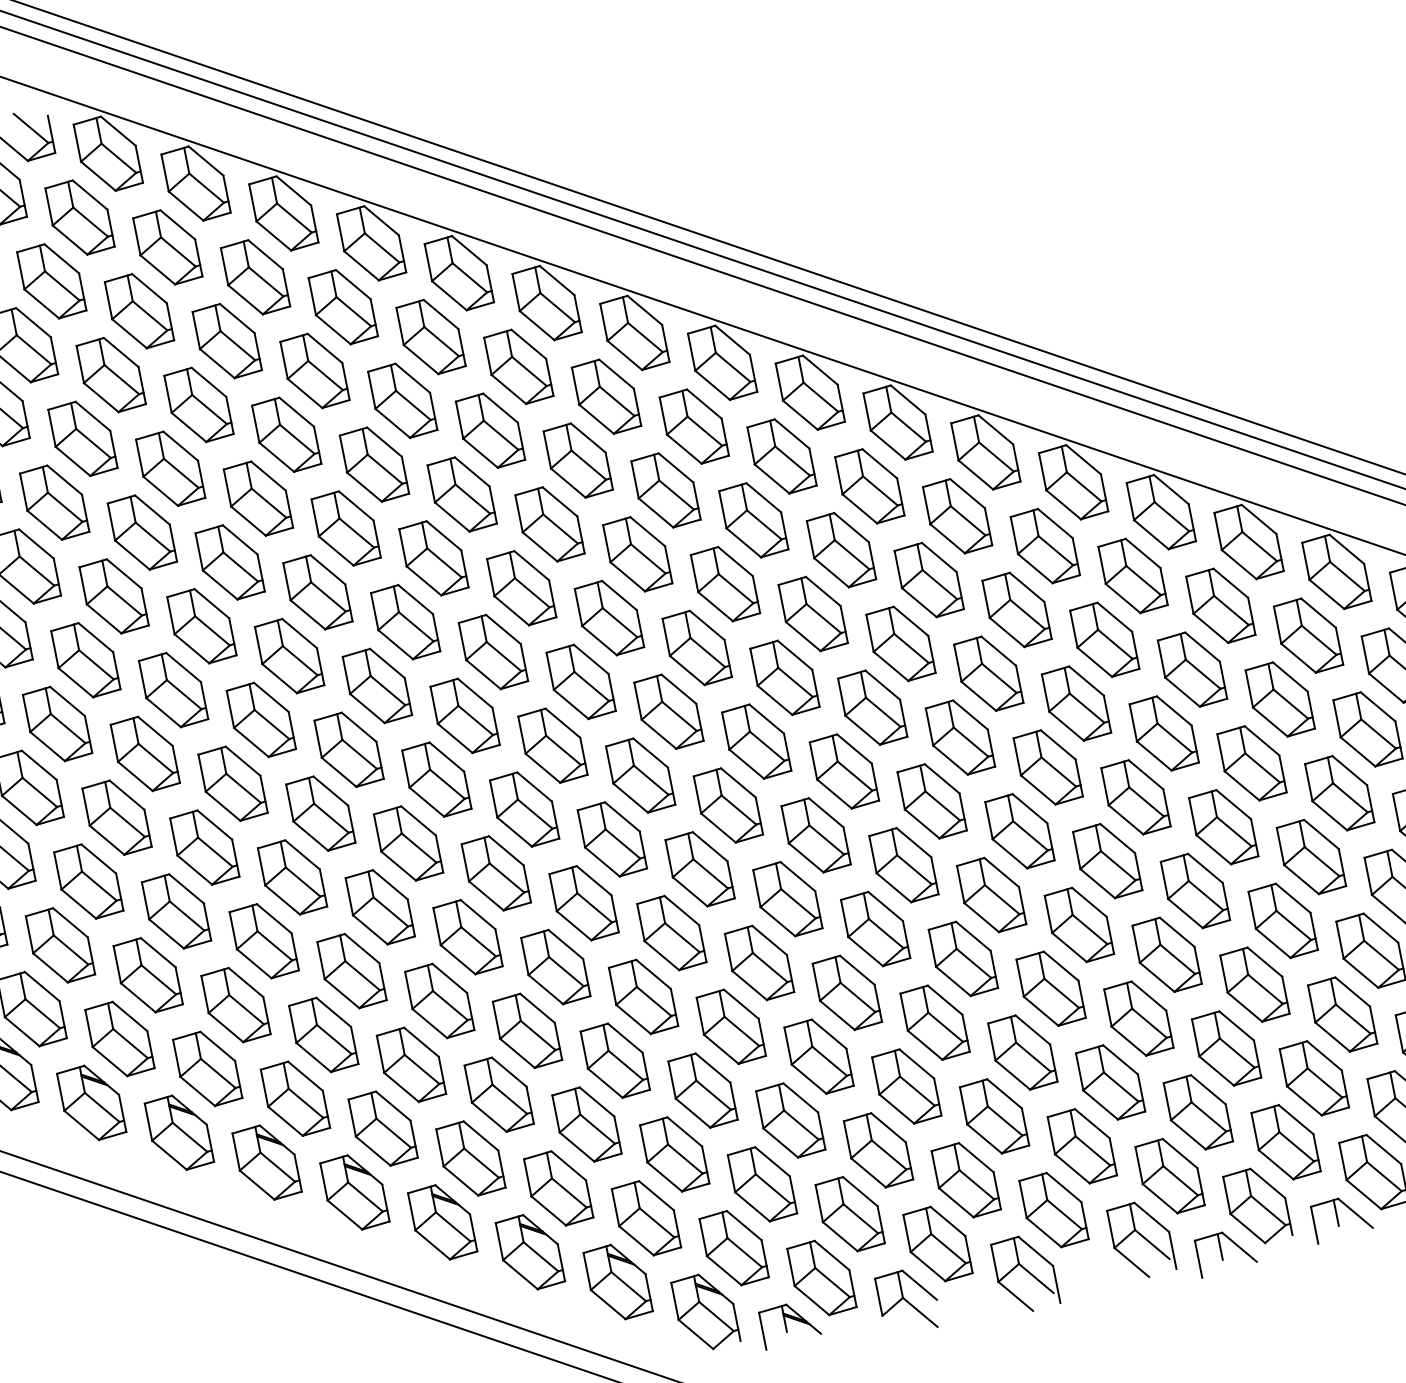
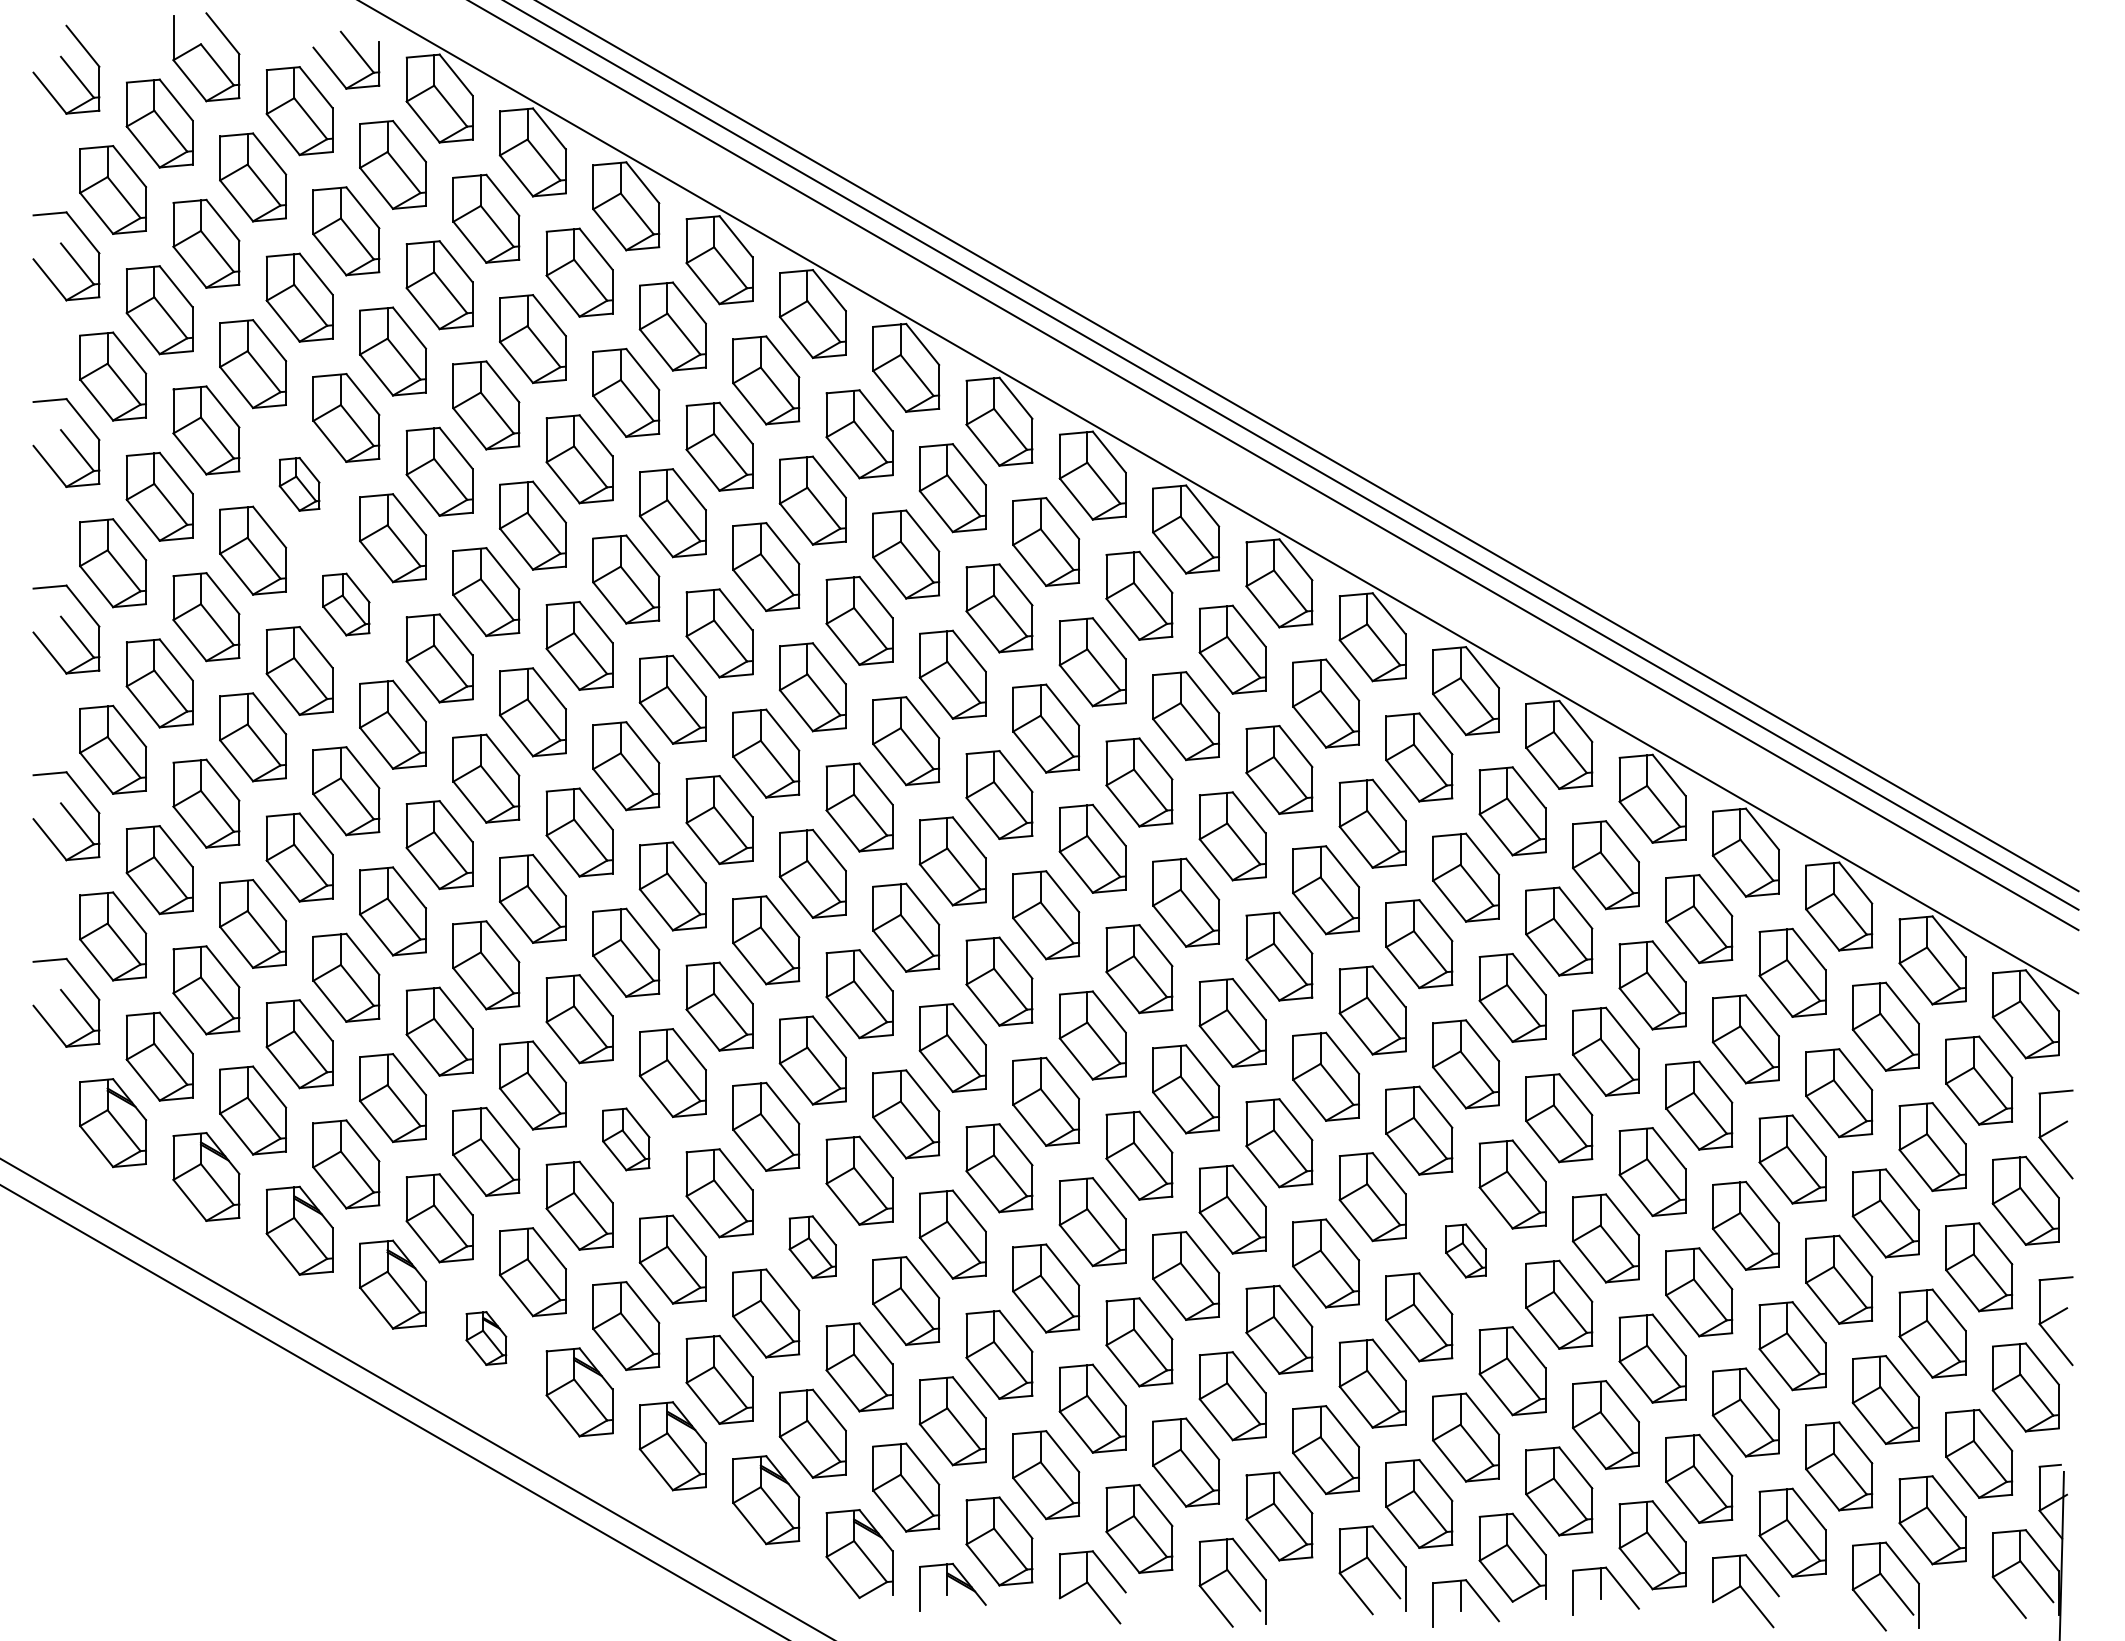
part: (54, 502) -> (299, 484), size x0.6
part: (114, 596) -> (346, 604), size x0.7
part: (1166, 954) -> (1465, 1250), size x0.6
part: (439, 1001) -> (626, 1139), size x0.7
part: (615, 1061) -> (812, 1247), size x0.7
part: (355, 1192) -> (486, 1338), size x0.6

